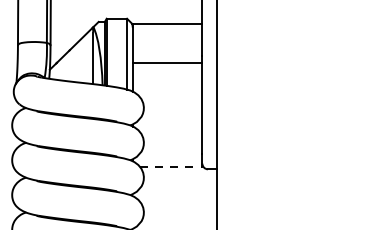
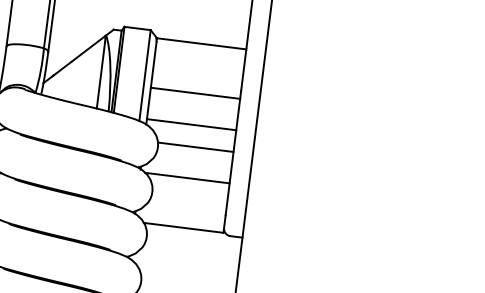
line: (167, 87) -> (191, 124), added
line: (172, 104) -> (195, 147), added
line: (169, 128) -> (187, 177), added
line: (171, 167) -> (183, 228), dashed -> solid

